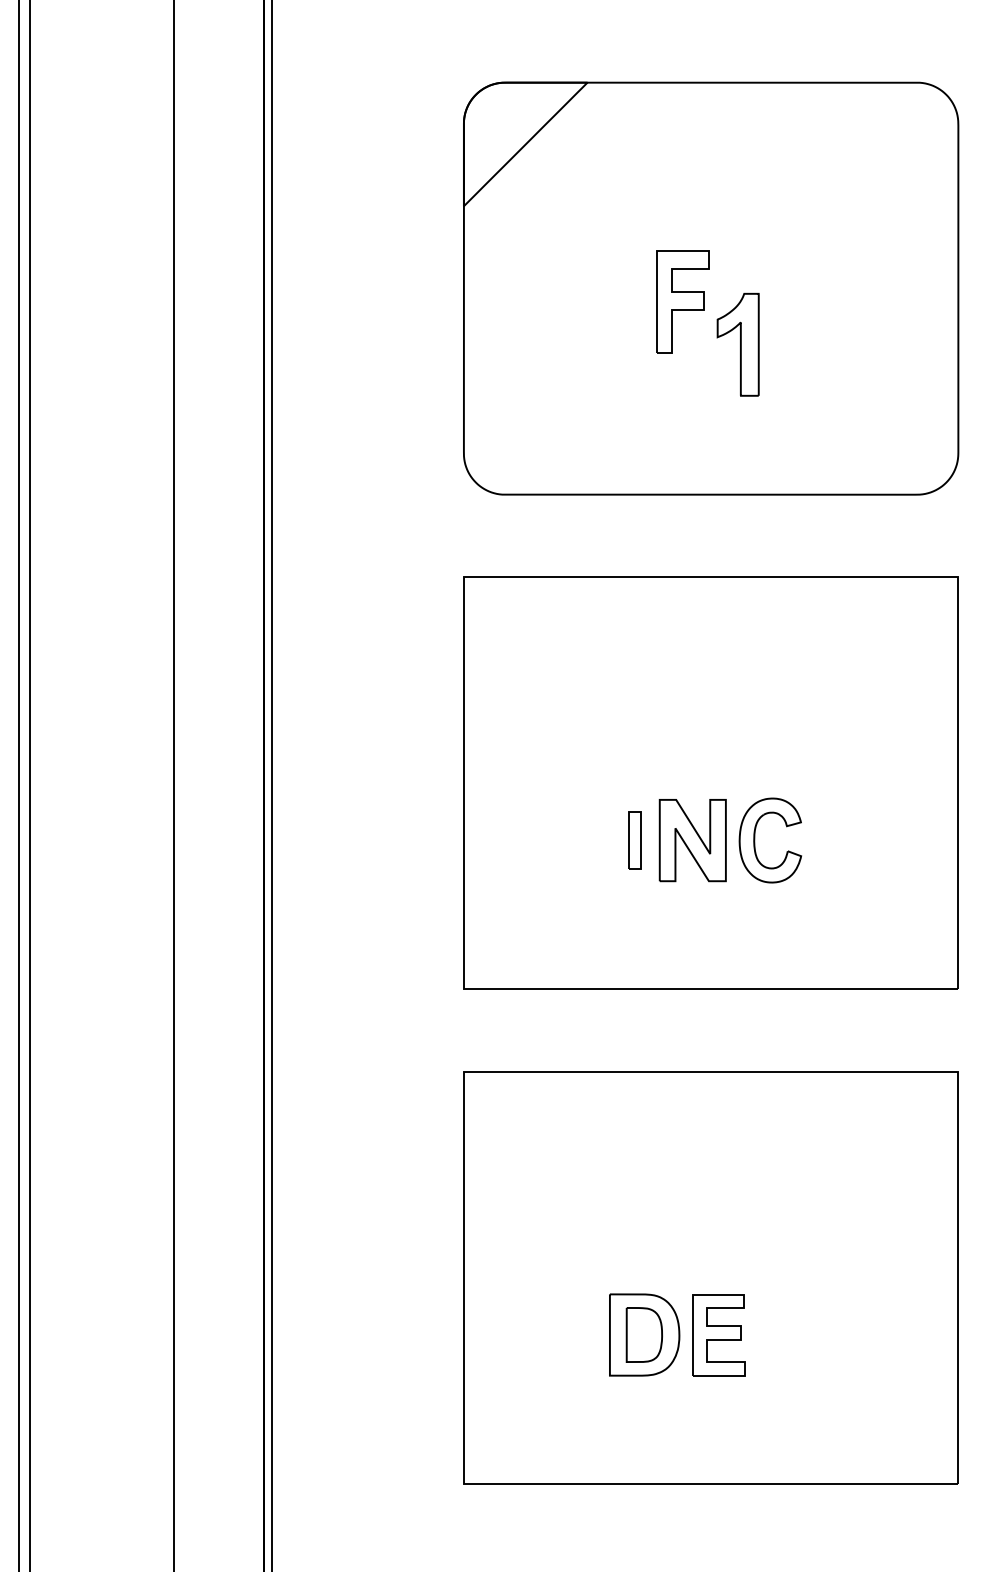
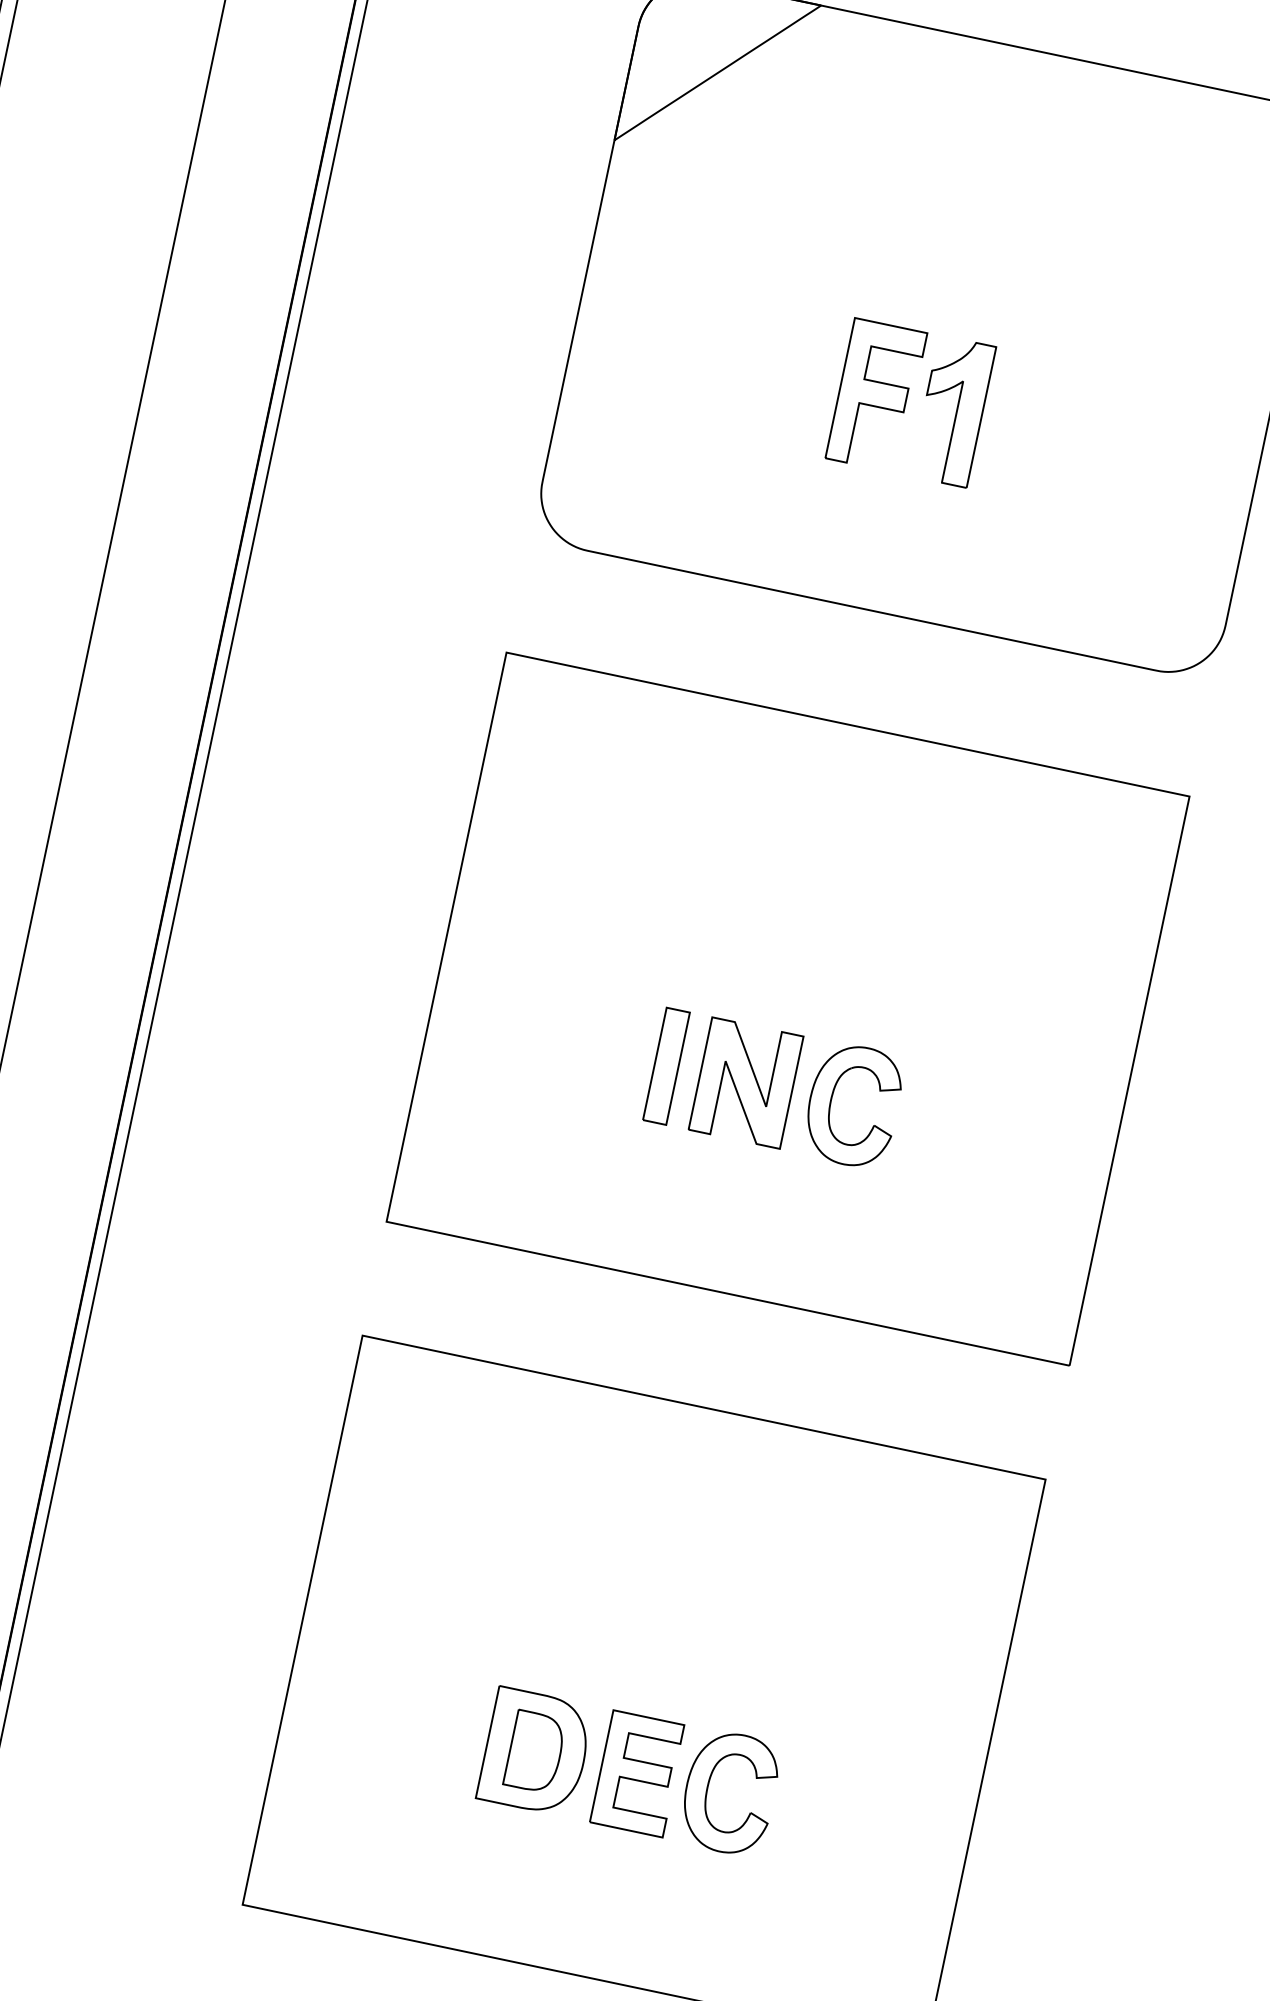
part: (682, 301) -> (876, 394), moved
part: (635, 840) -> (666, 1066), size x1.43
part: (770, 1329) -> (711, 1781), added

